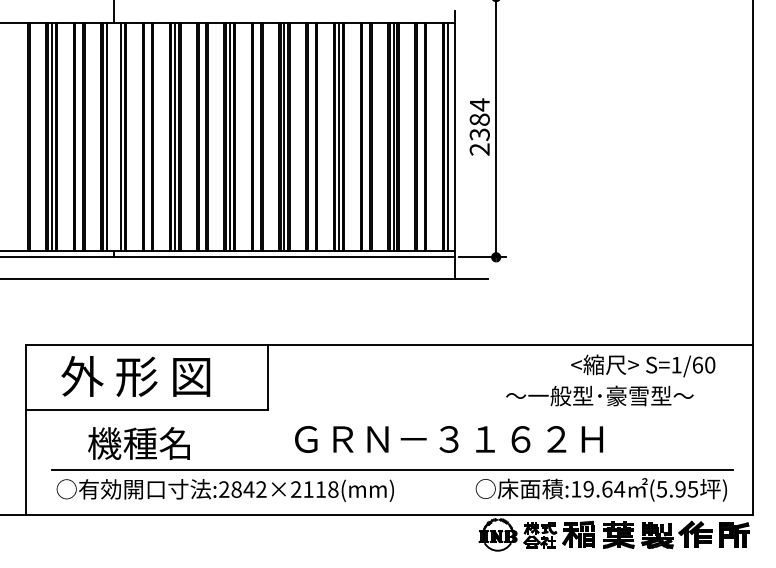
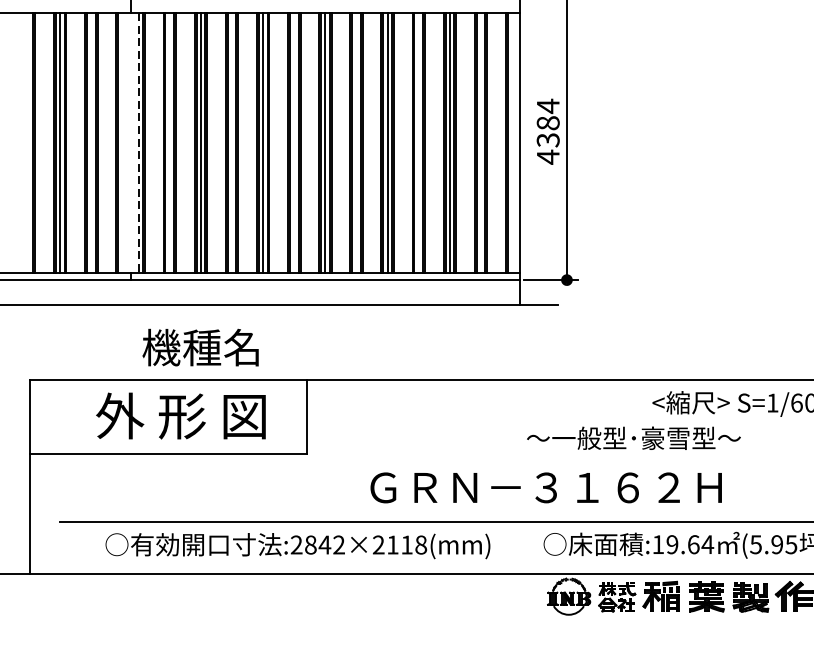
line: (106, 136) -> (122, 142), removed
line: (120, 136) -> (138, 142), solid -> dashed
line: (448, 136) -> (512, 142), removed
text: (479, 149) -> (547, 157), 2384 -> 4384
text: (135, 376) -> (180, 416), moved
text: (599, 395) -> (633, 437), moved
text: (448, 439) -> (545, 487), moved
text: (138, 443) -> (200, 347), moved
text: (224, 490) -> (296, 546), moved

